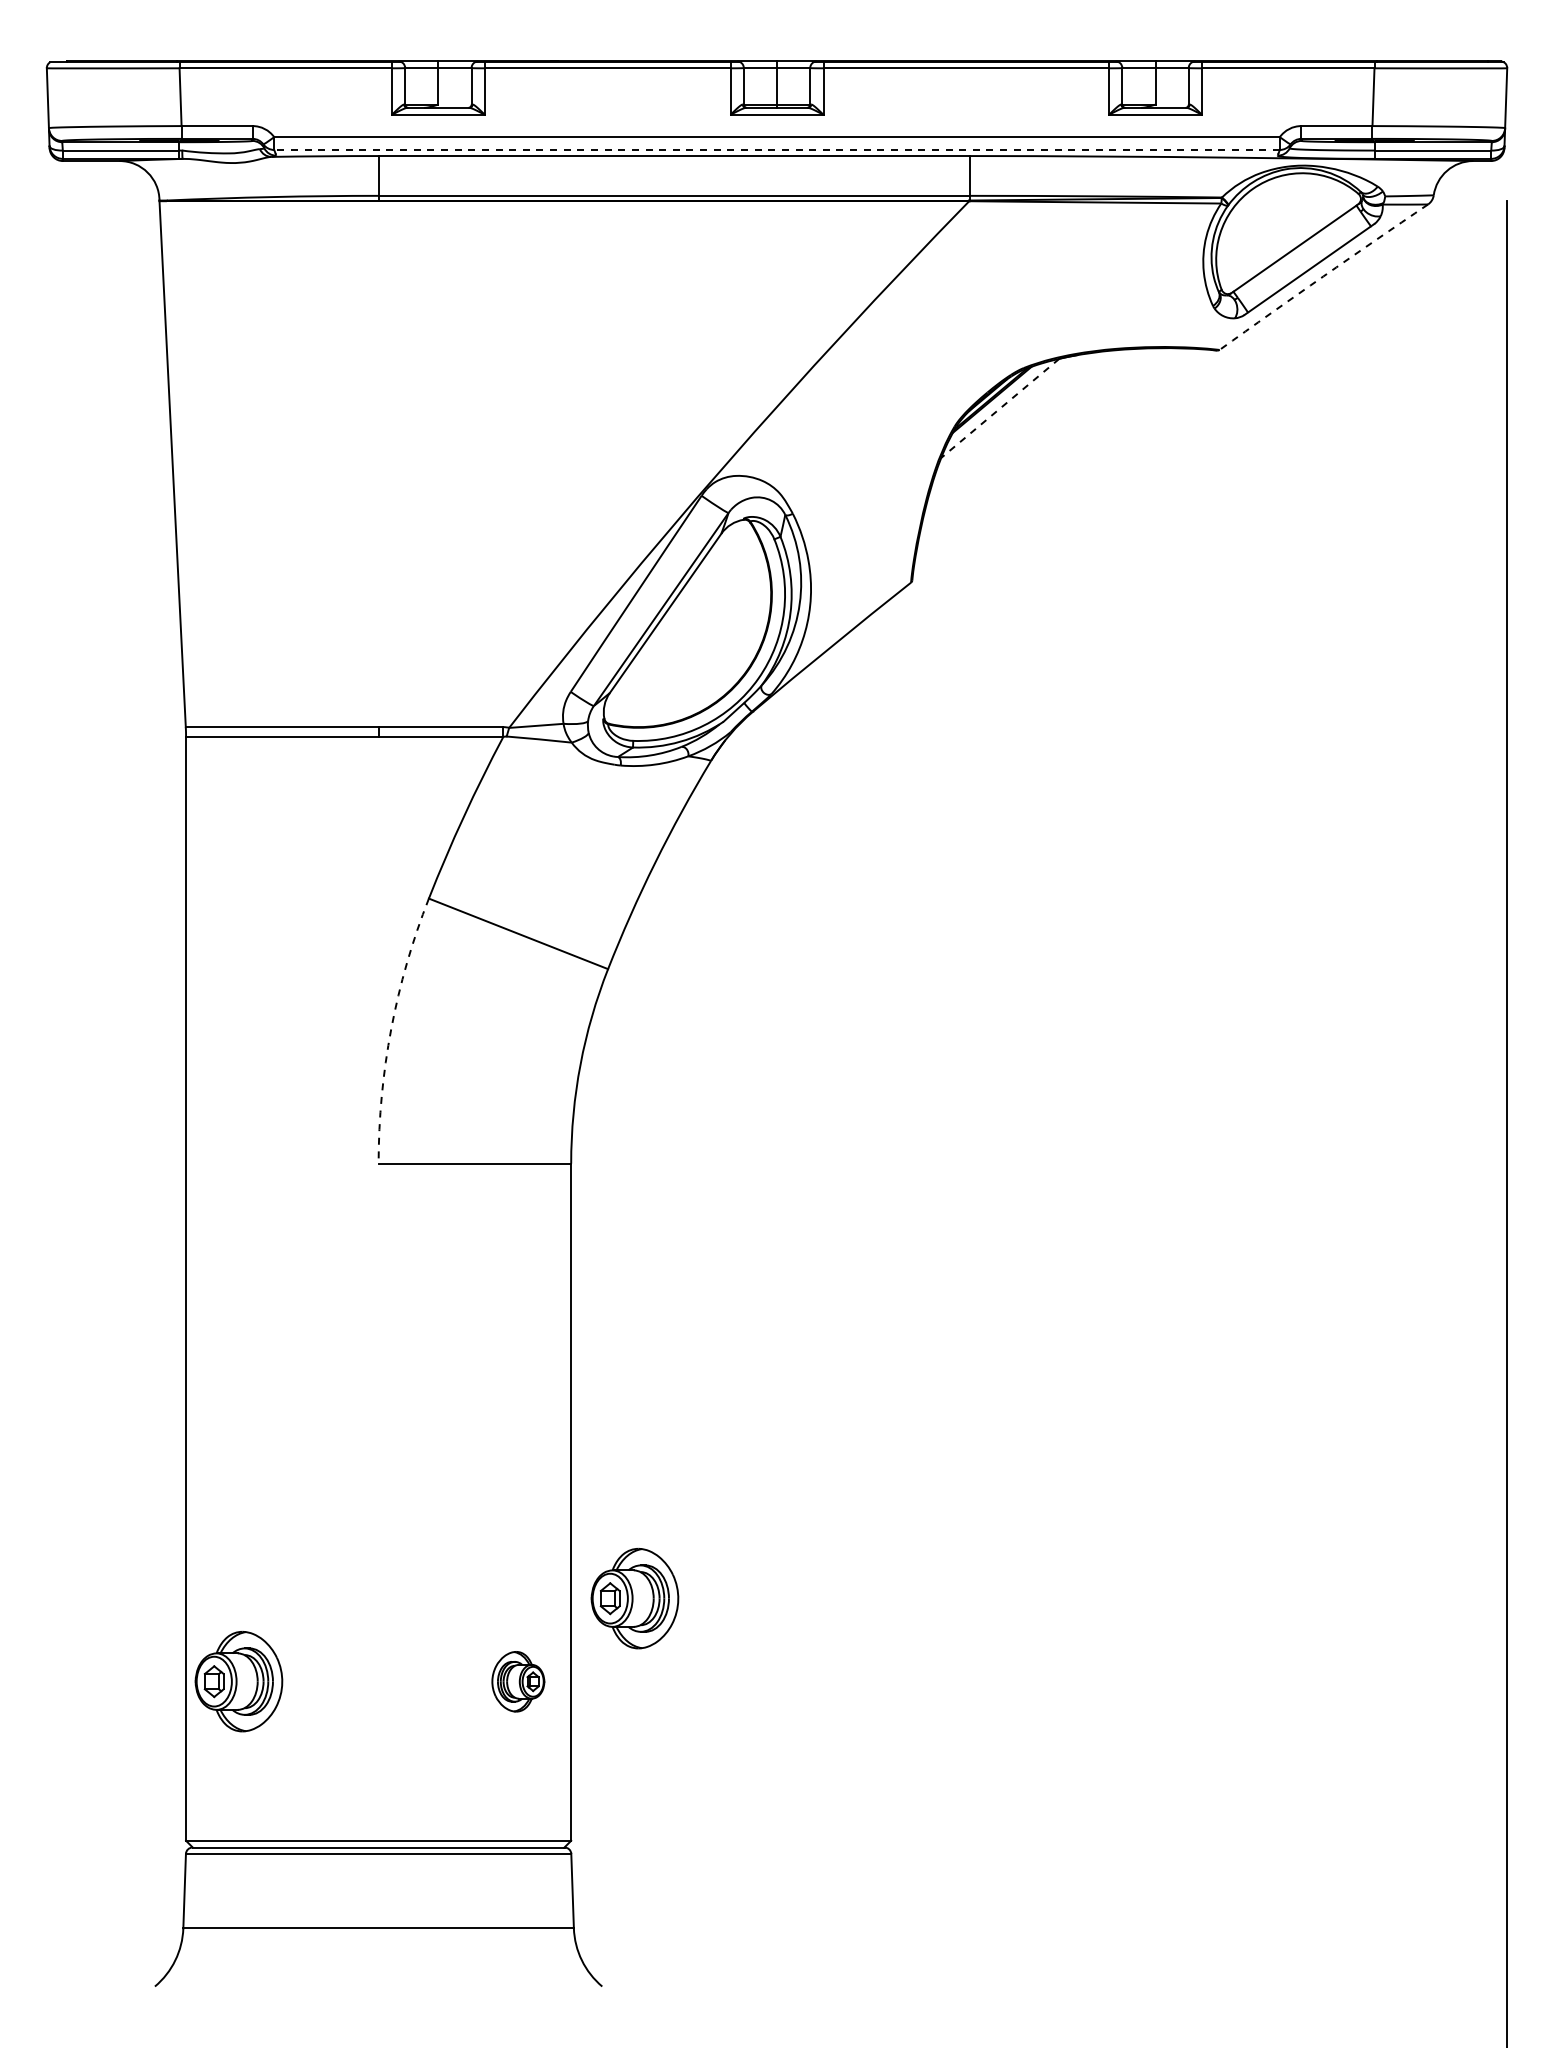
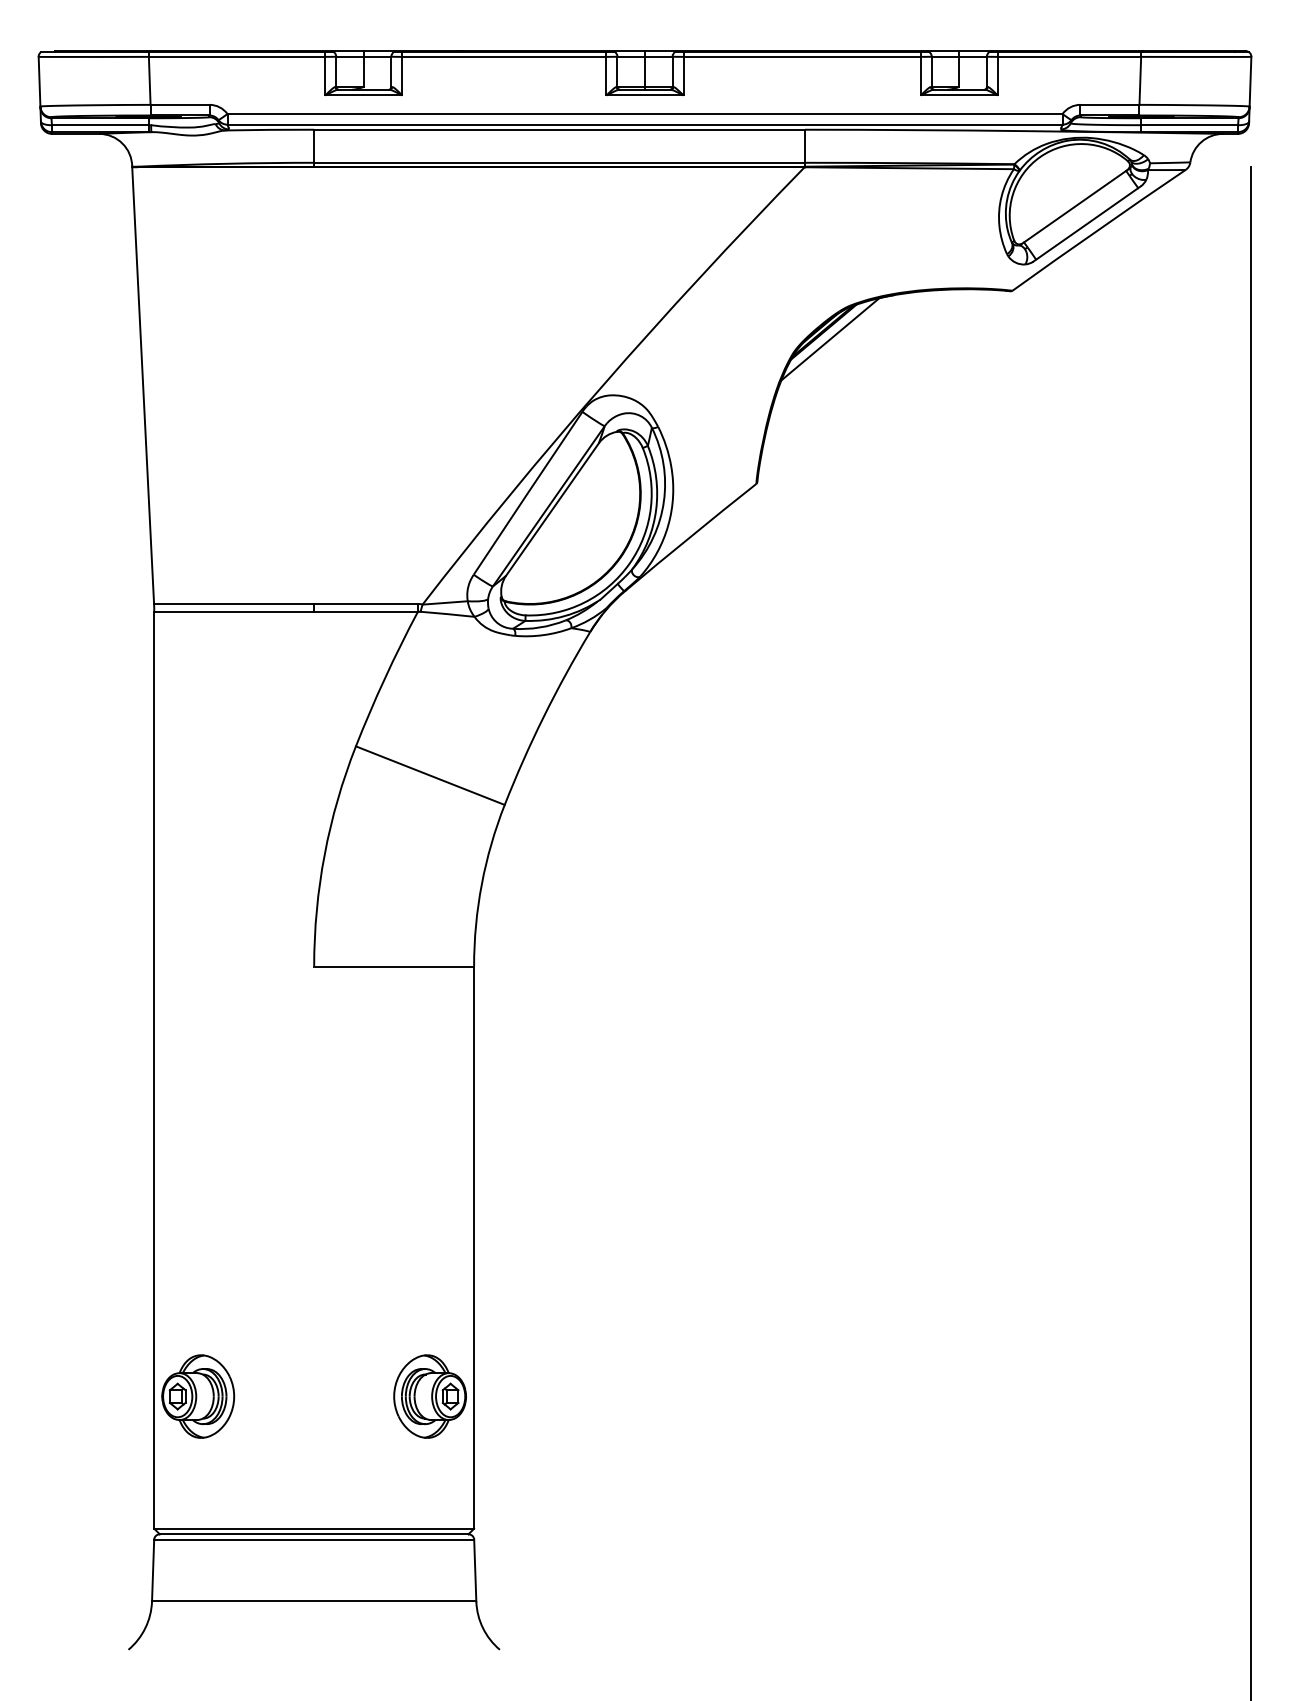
line: (777, 149) -> (645, 124), dashed -> solid
arc: (1323, 276) -> (1098, 229), dashed -> solid
line: (999, 408) -> (829, 339), dashed -> solid
arc: (391, 1028) -> (324, 854), dashed -> solid
part: (634, 1598) -> (526, 1327), removed
part: (518, 1681) -> (430, 1396), size x1.67

